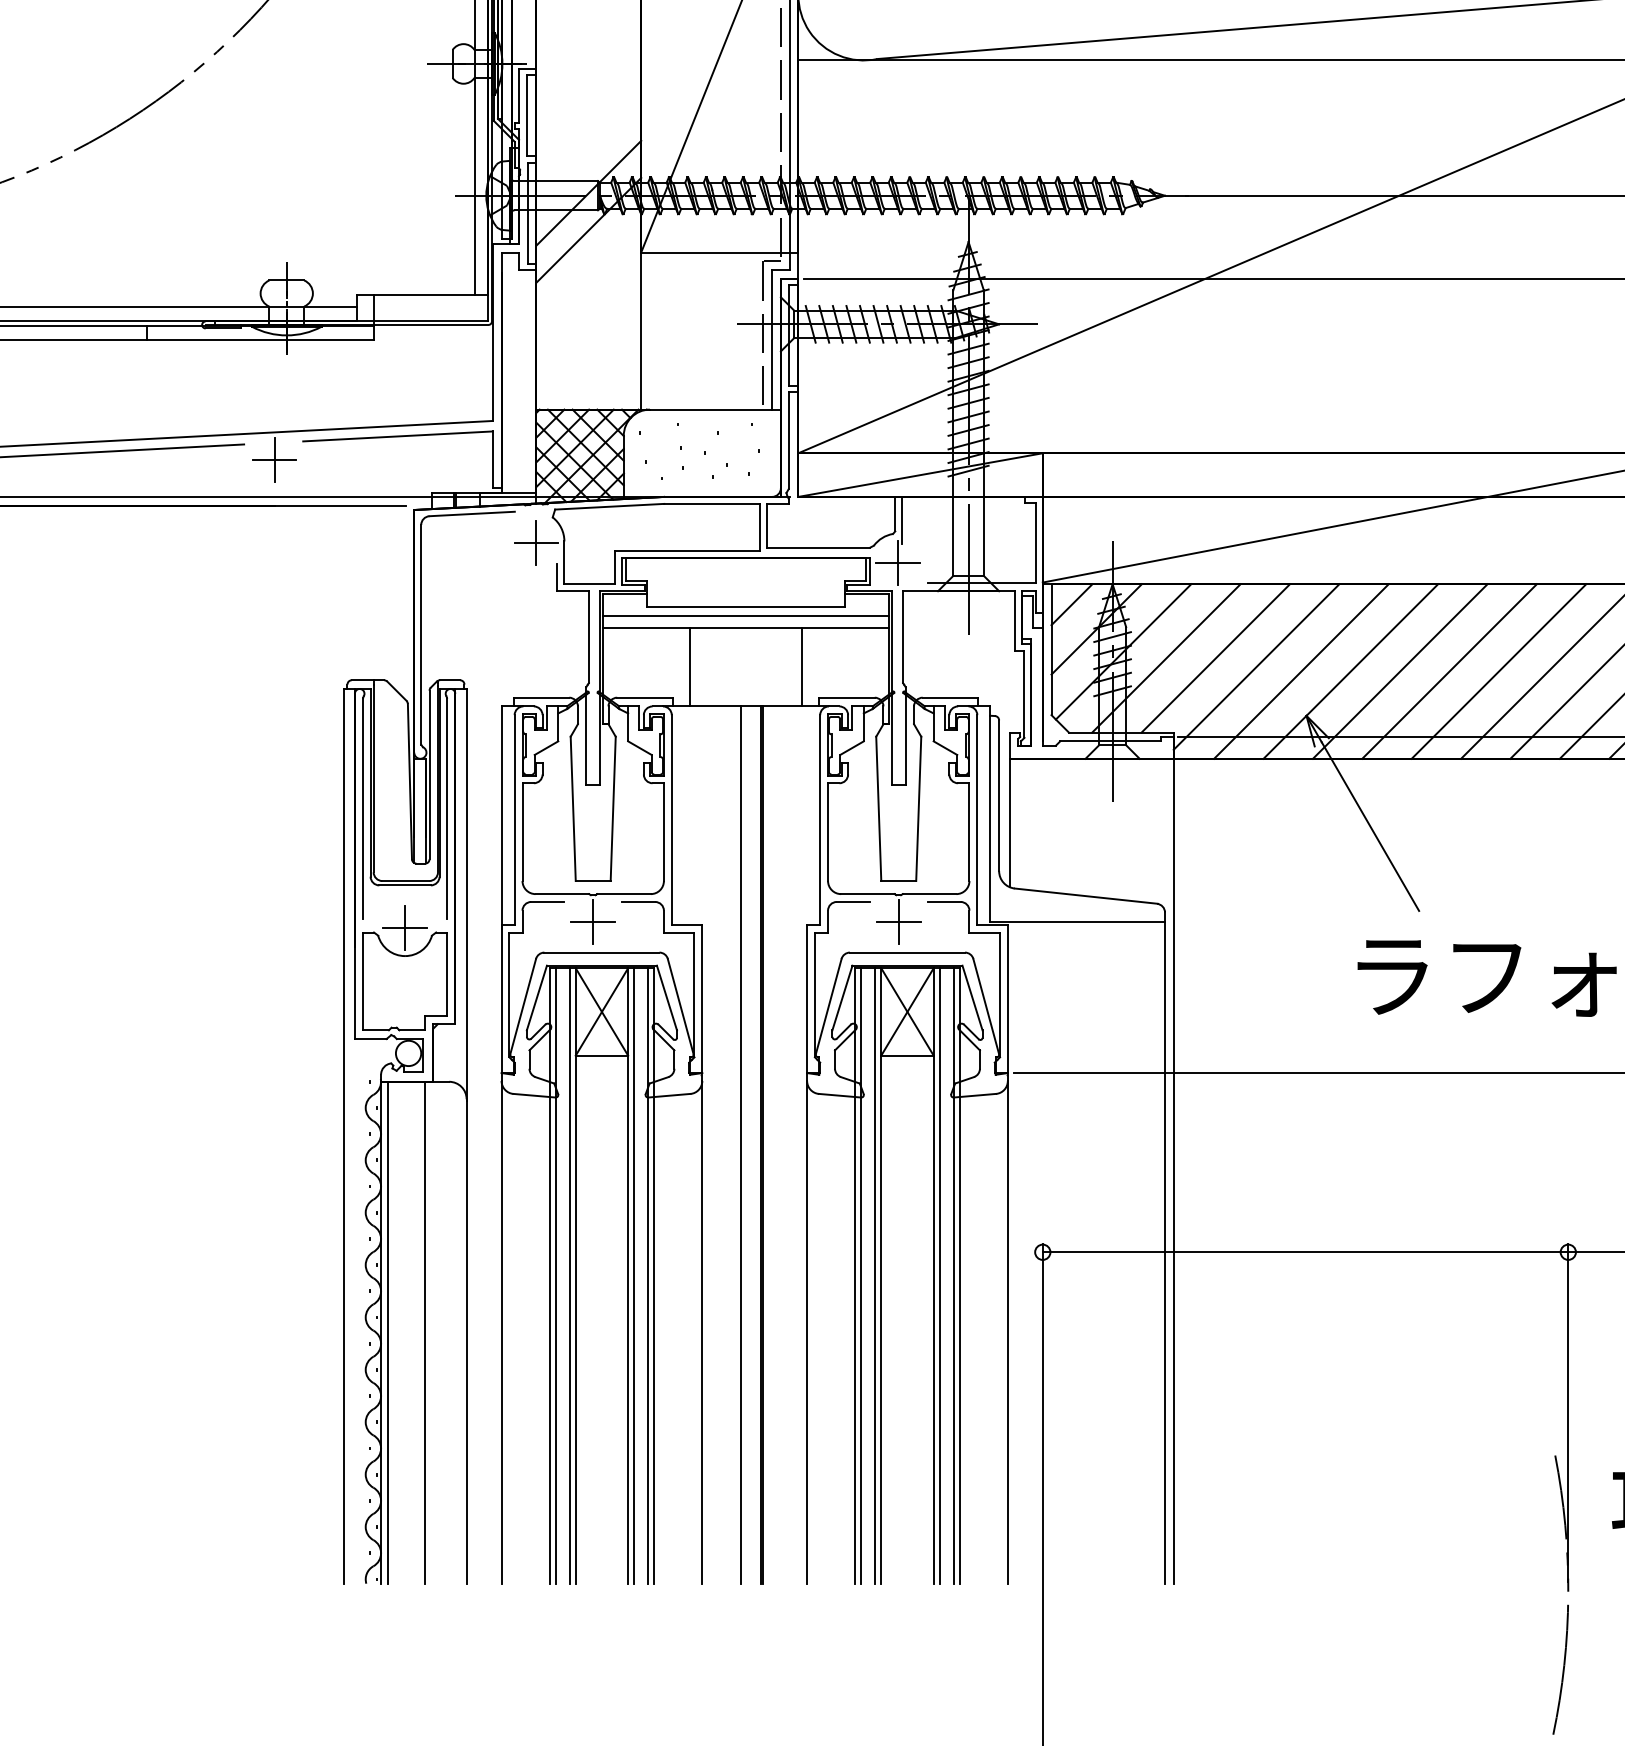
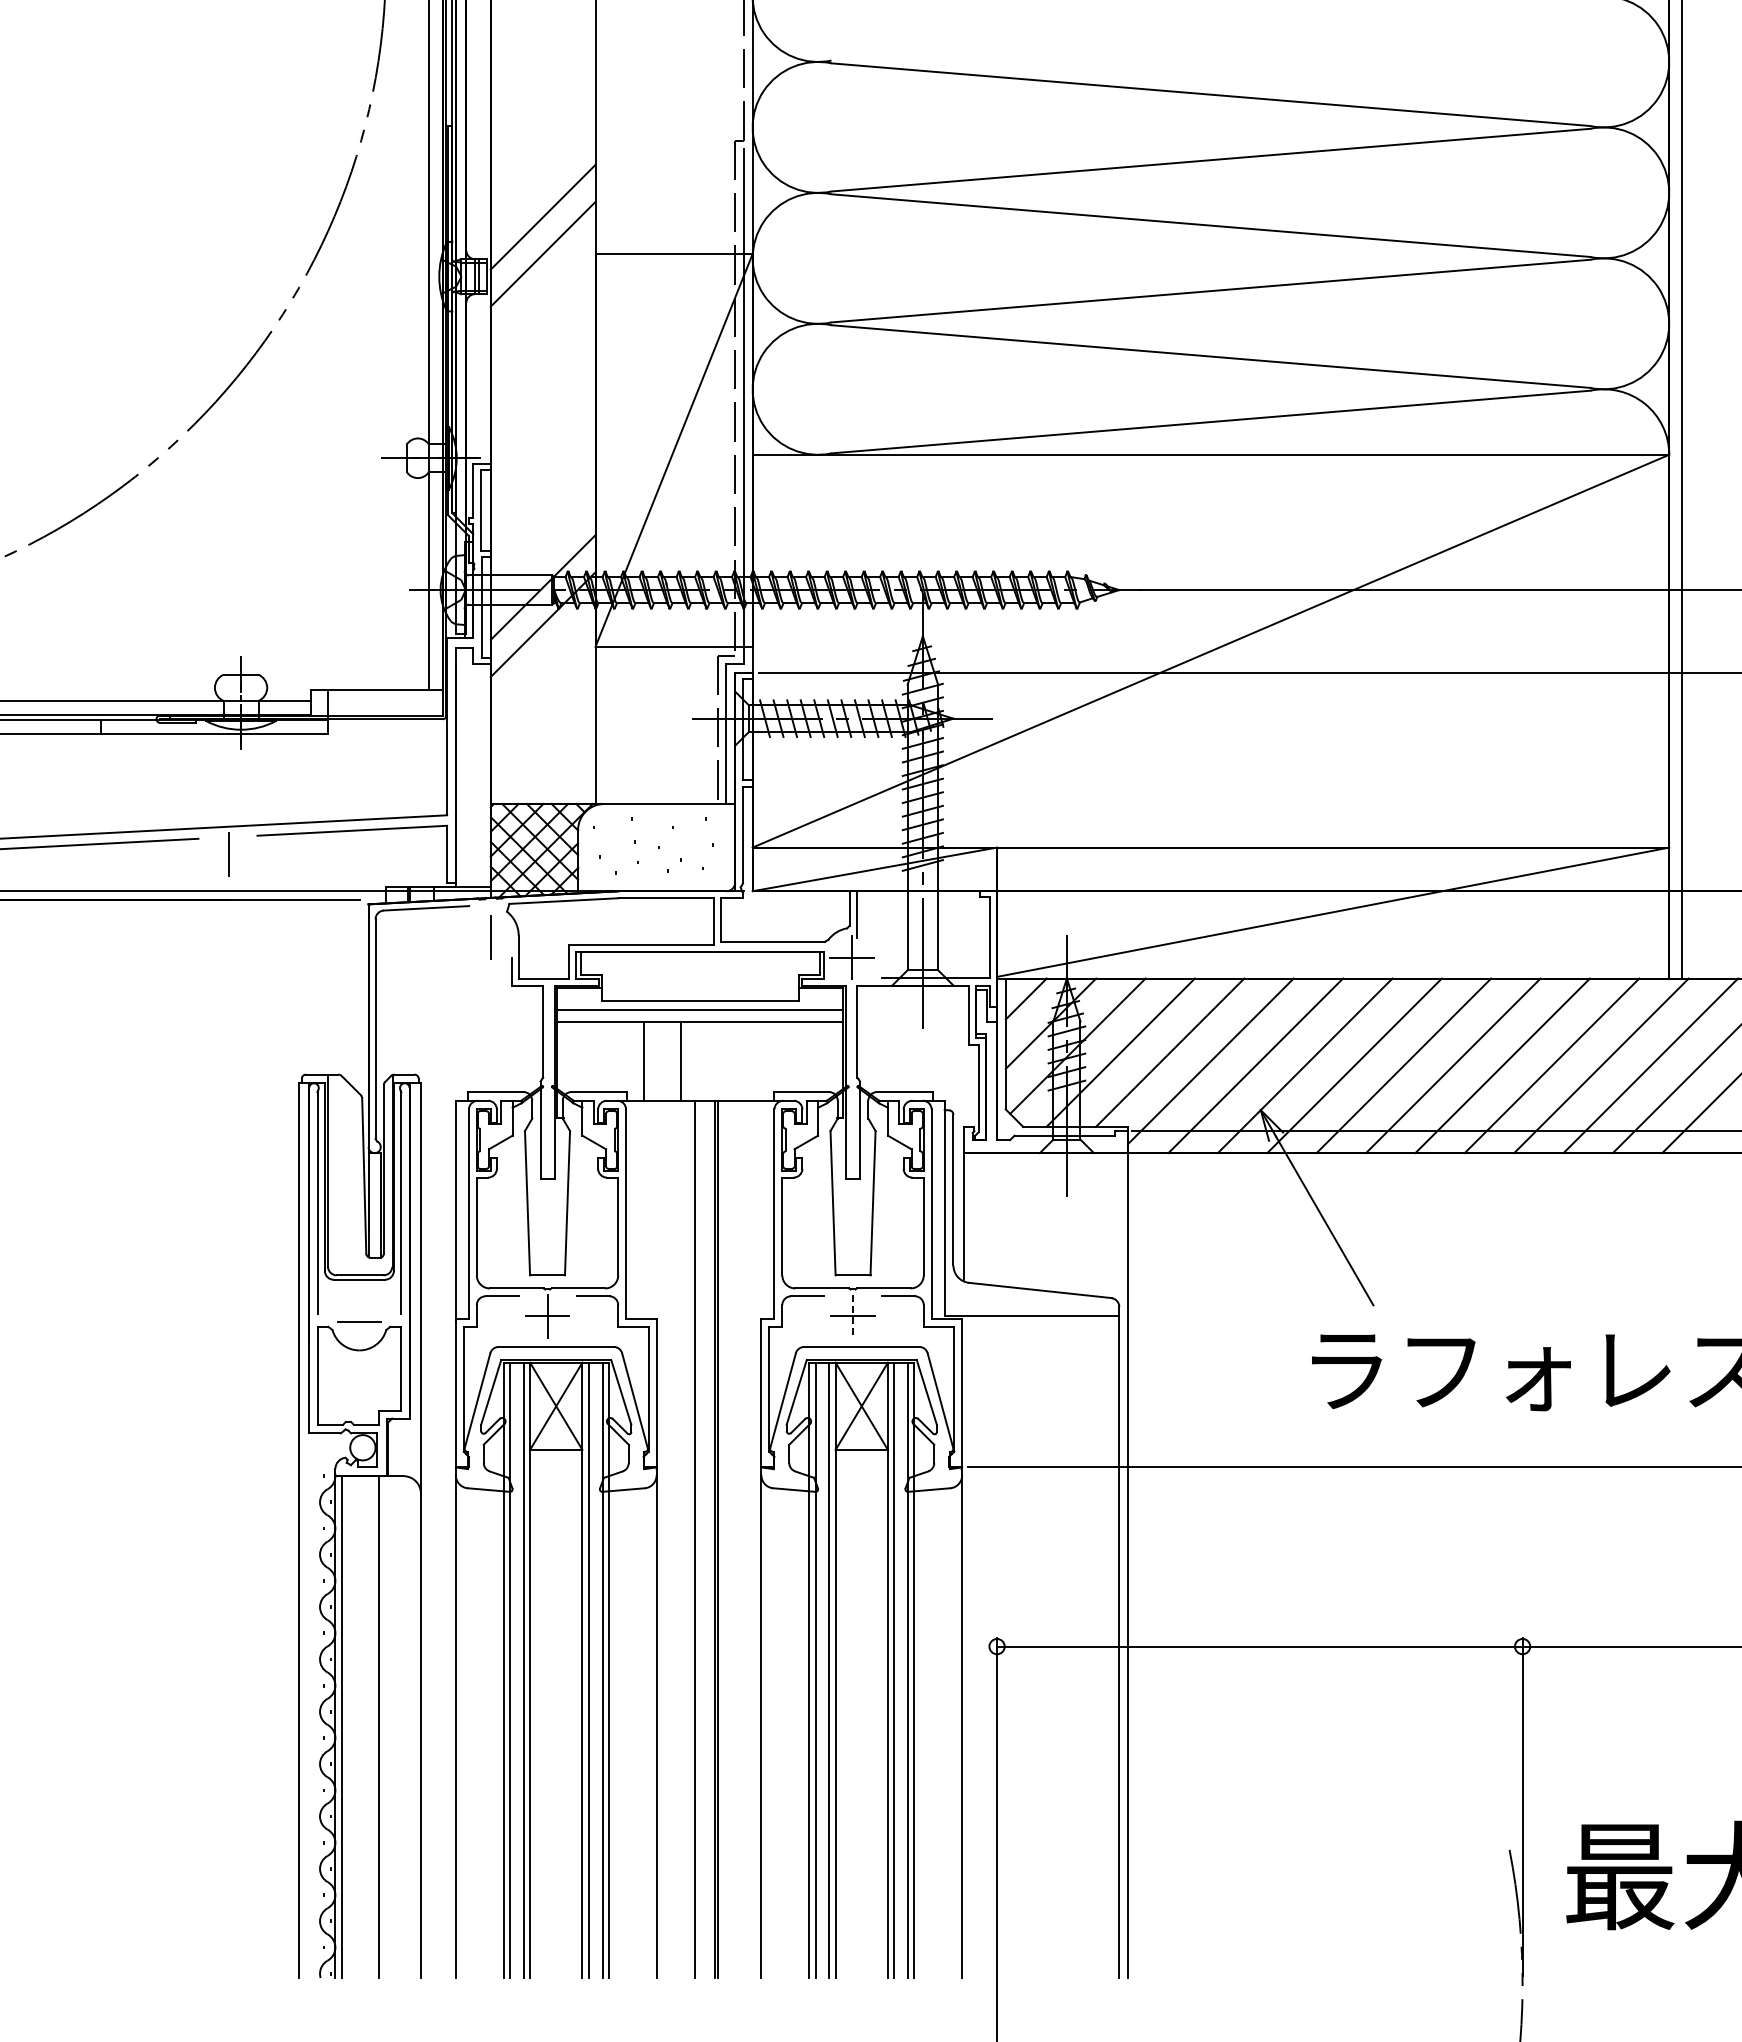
line: (274, 460) -> (228, 854), removed
line: (536, 543) -> (490, 937), removed
line: (802, 667) -> (681, 1061), moved
line: (899, 922) -> (853, 1316), solid -> dashed
line: (405, 928) -> (359, 1322), removed

